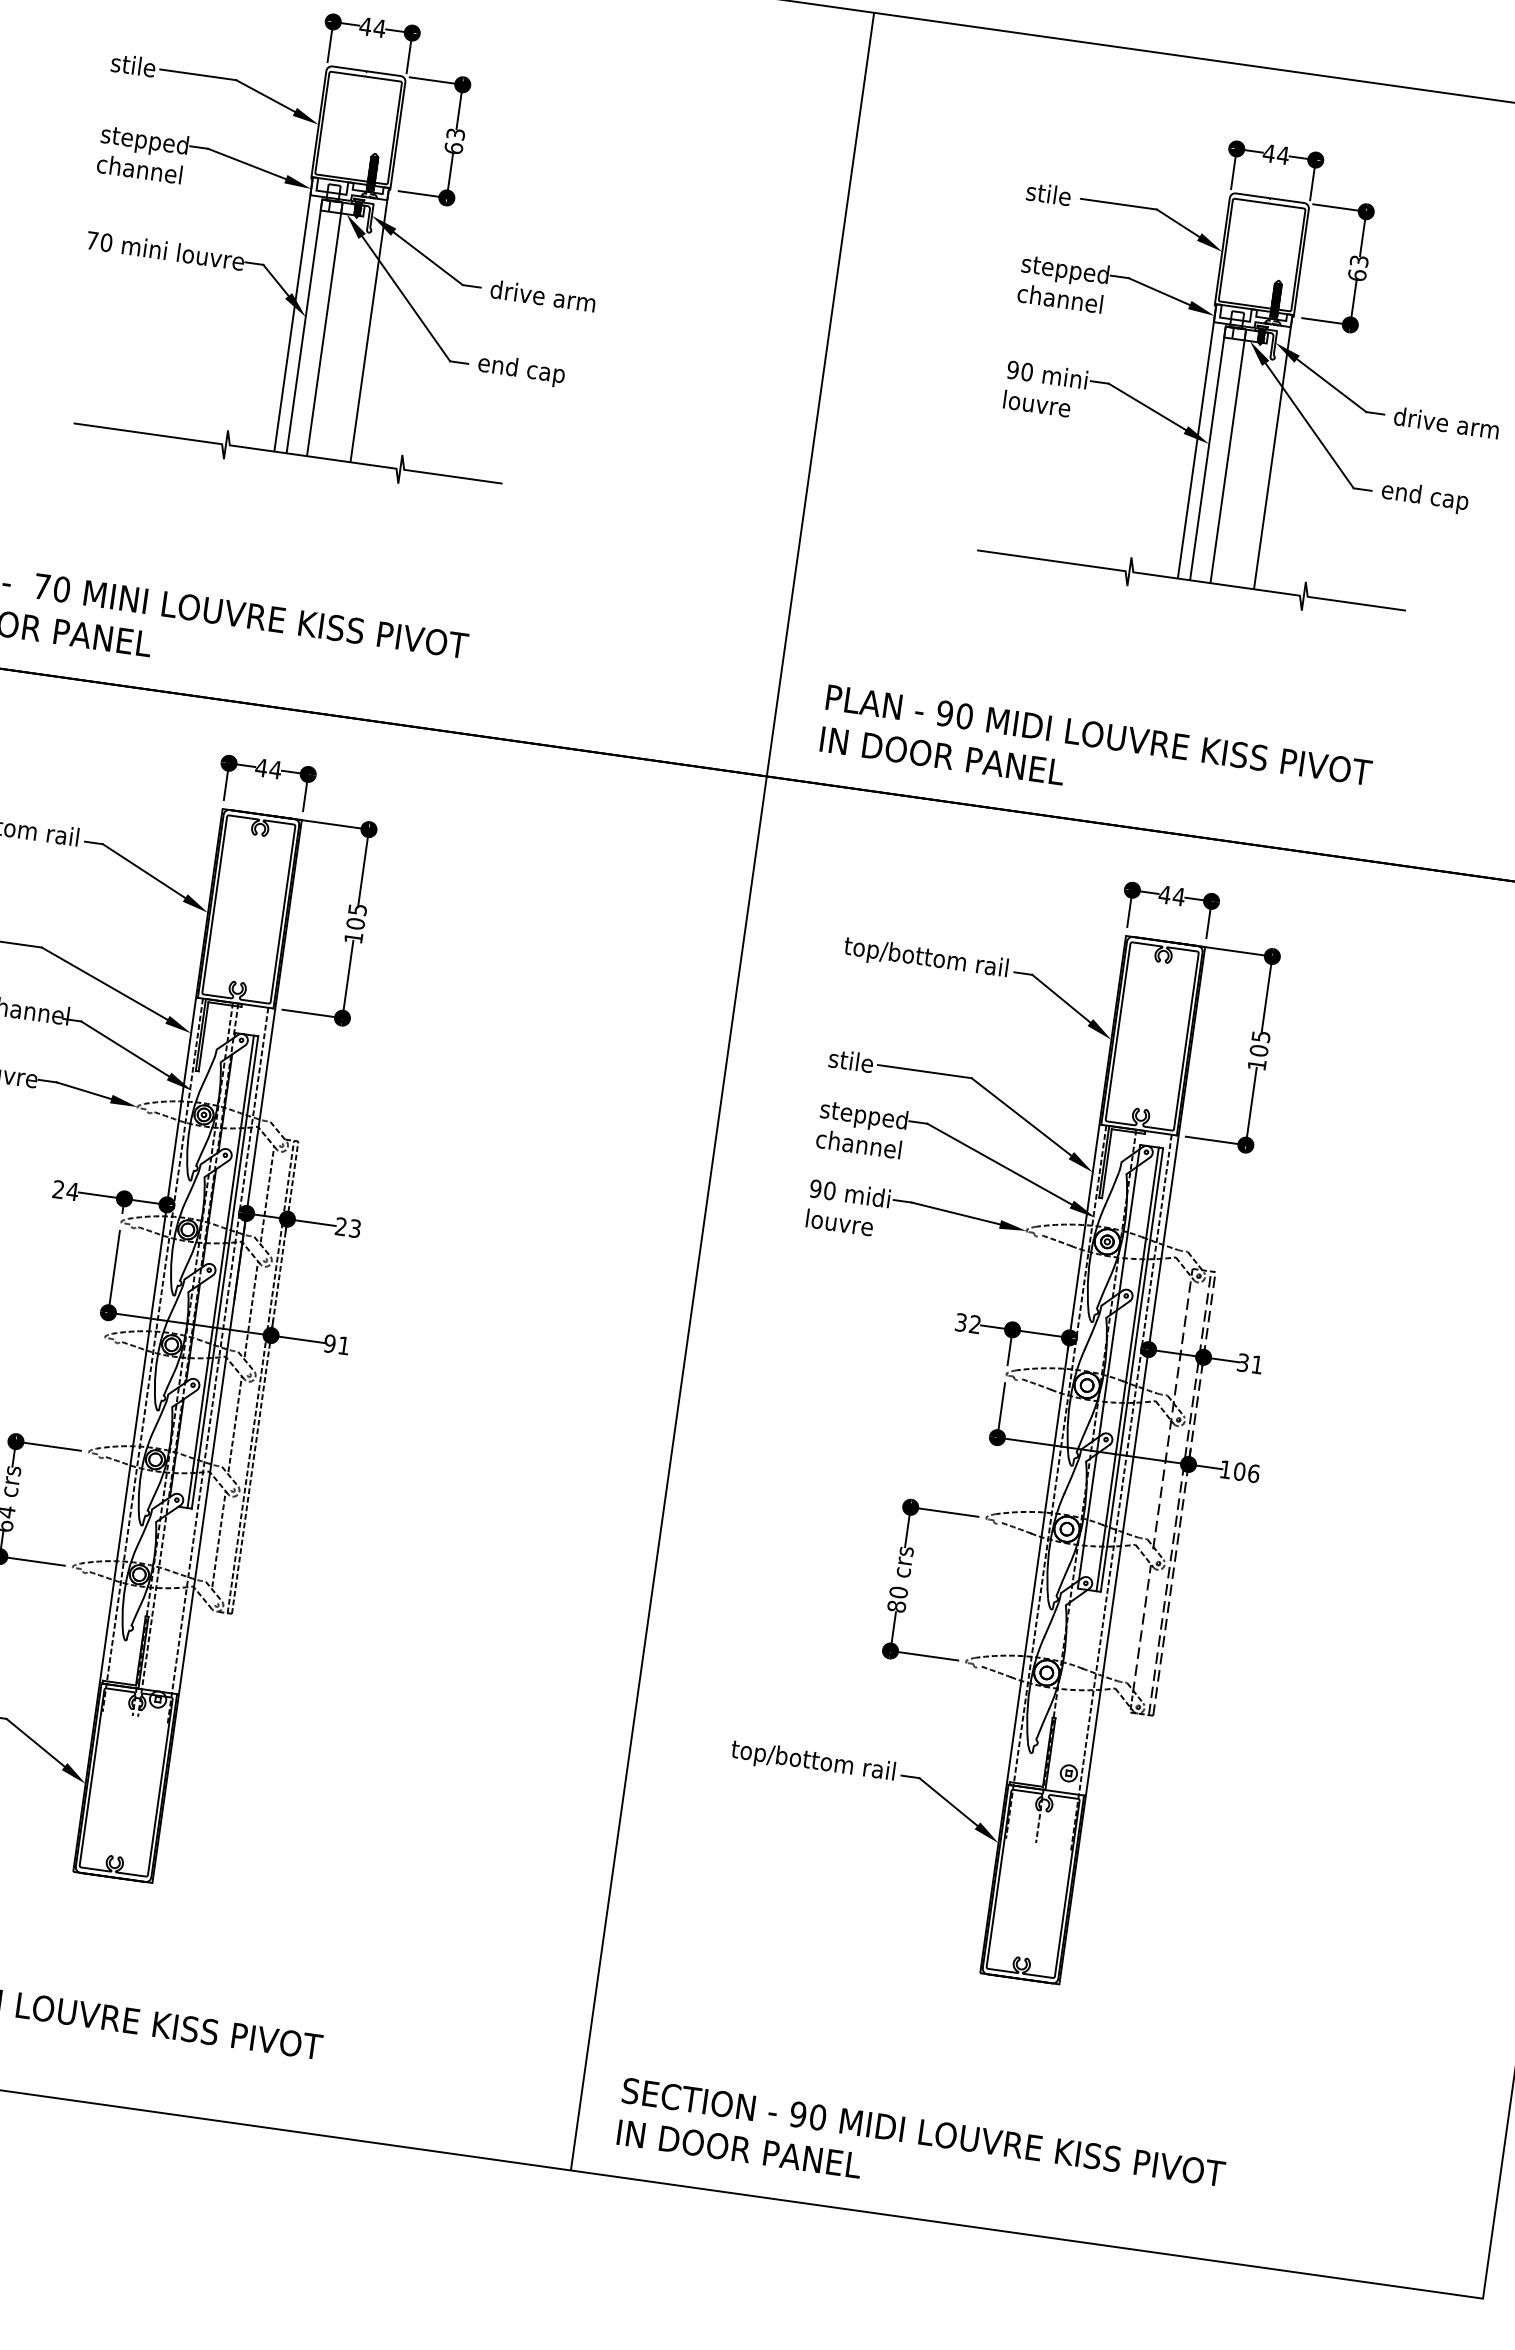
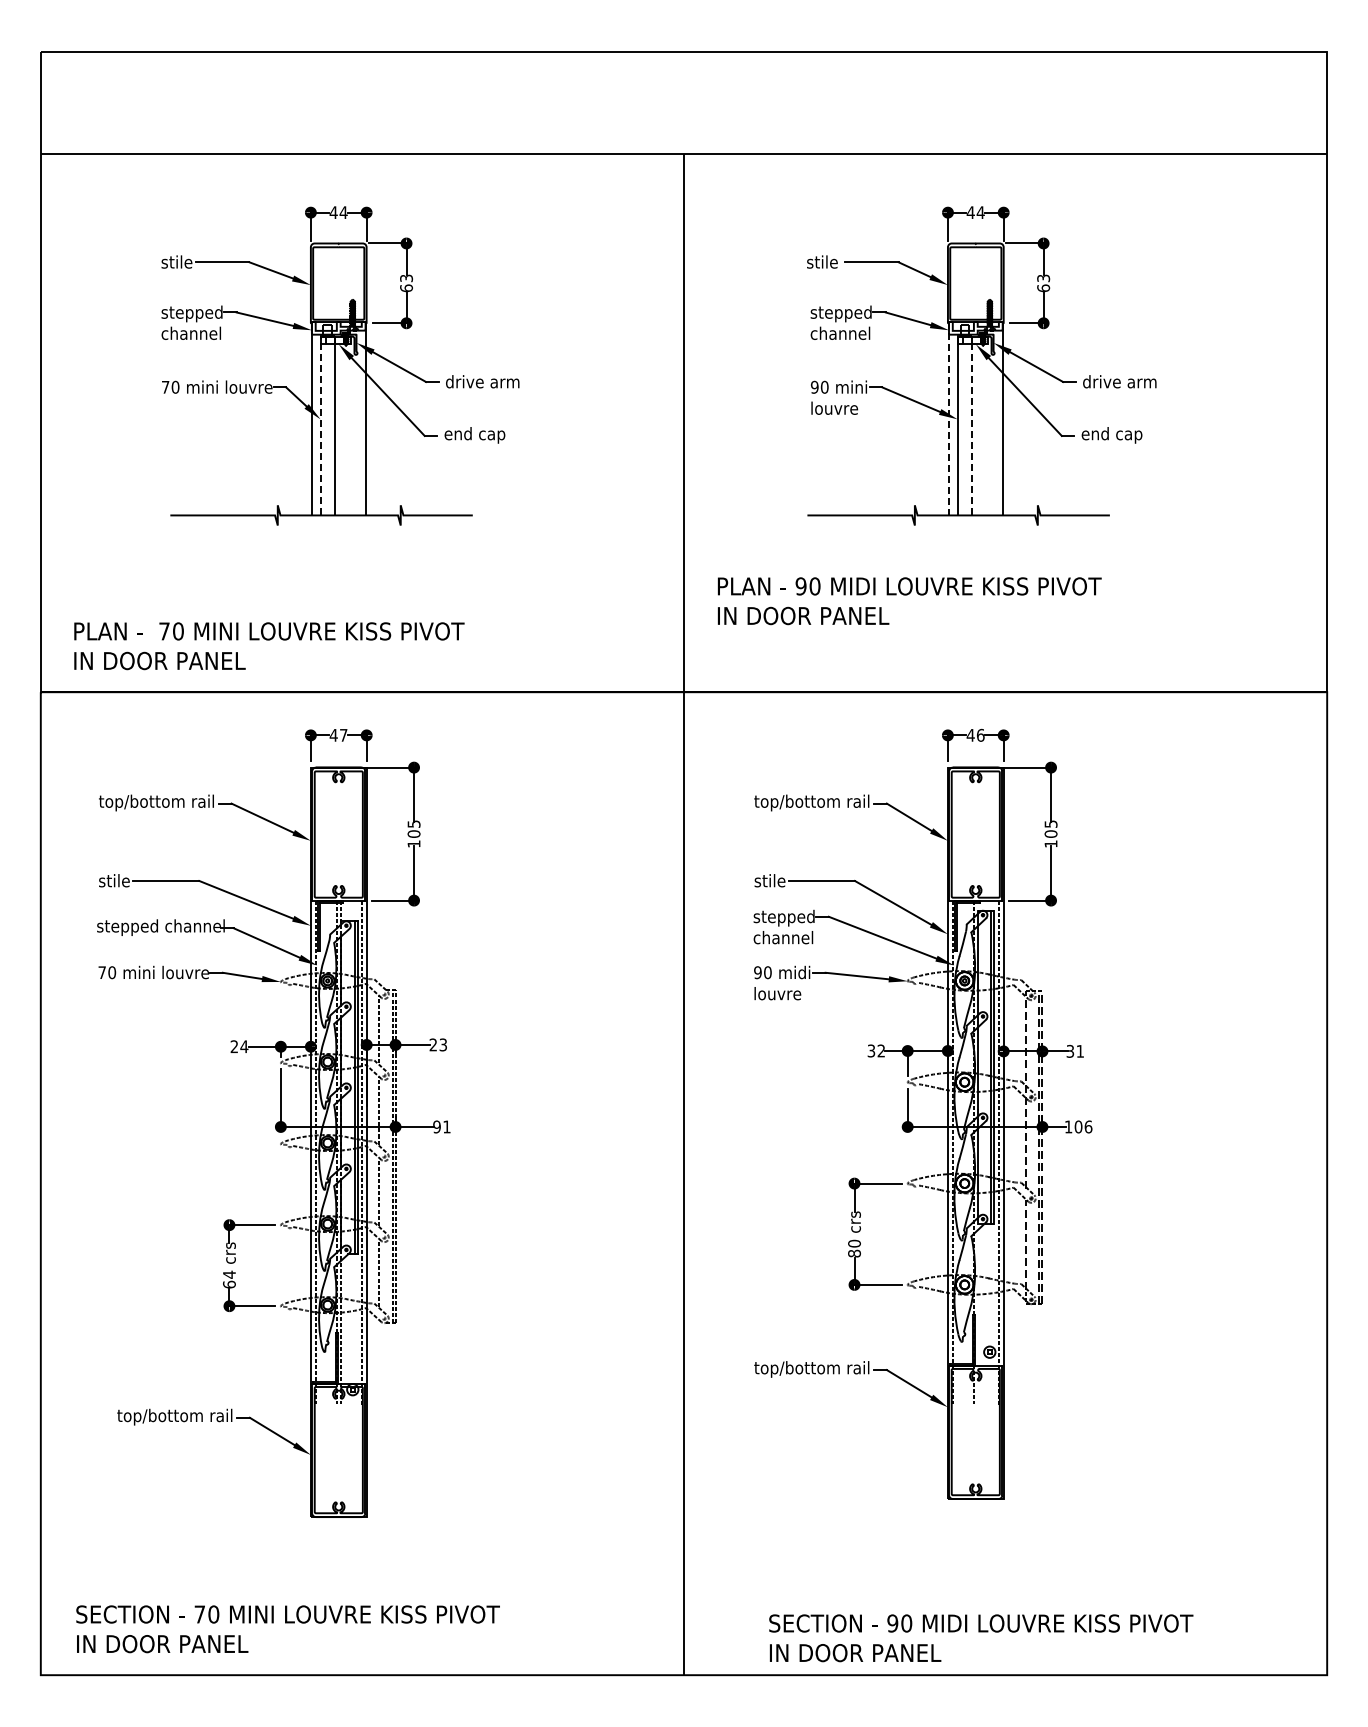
line: (304, 325) -> (320, 425), solid -> dashed
line: (1196, 440) -> (948, 418), solid -> dashed
line: (1229, 455) -> (972, 425), solid -> dashed
text: (1095, 756) -> (909, 601), moved
text: (275, 769) -> (343, 735), 44 -> 47
text: (1178, 895) -> (980, 734), 44 -> 46
text: (921, 2153) -> (981, 1638), moved

